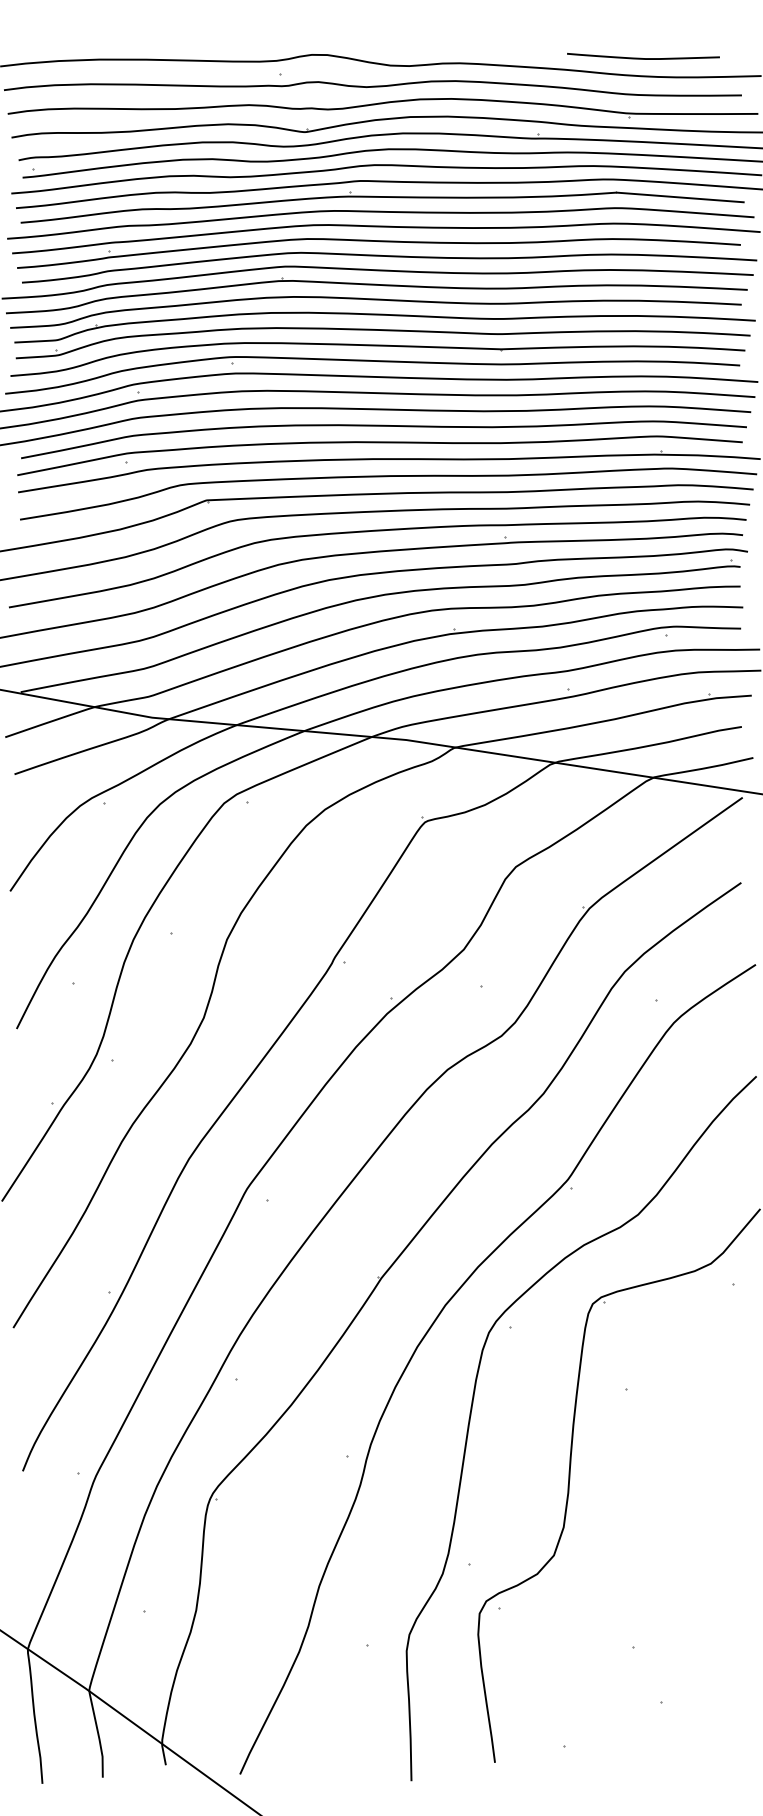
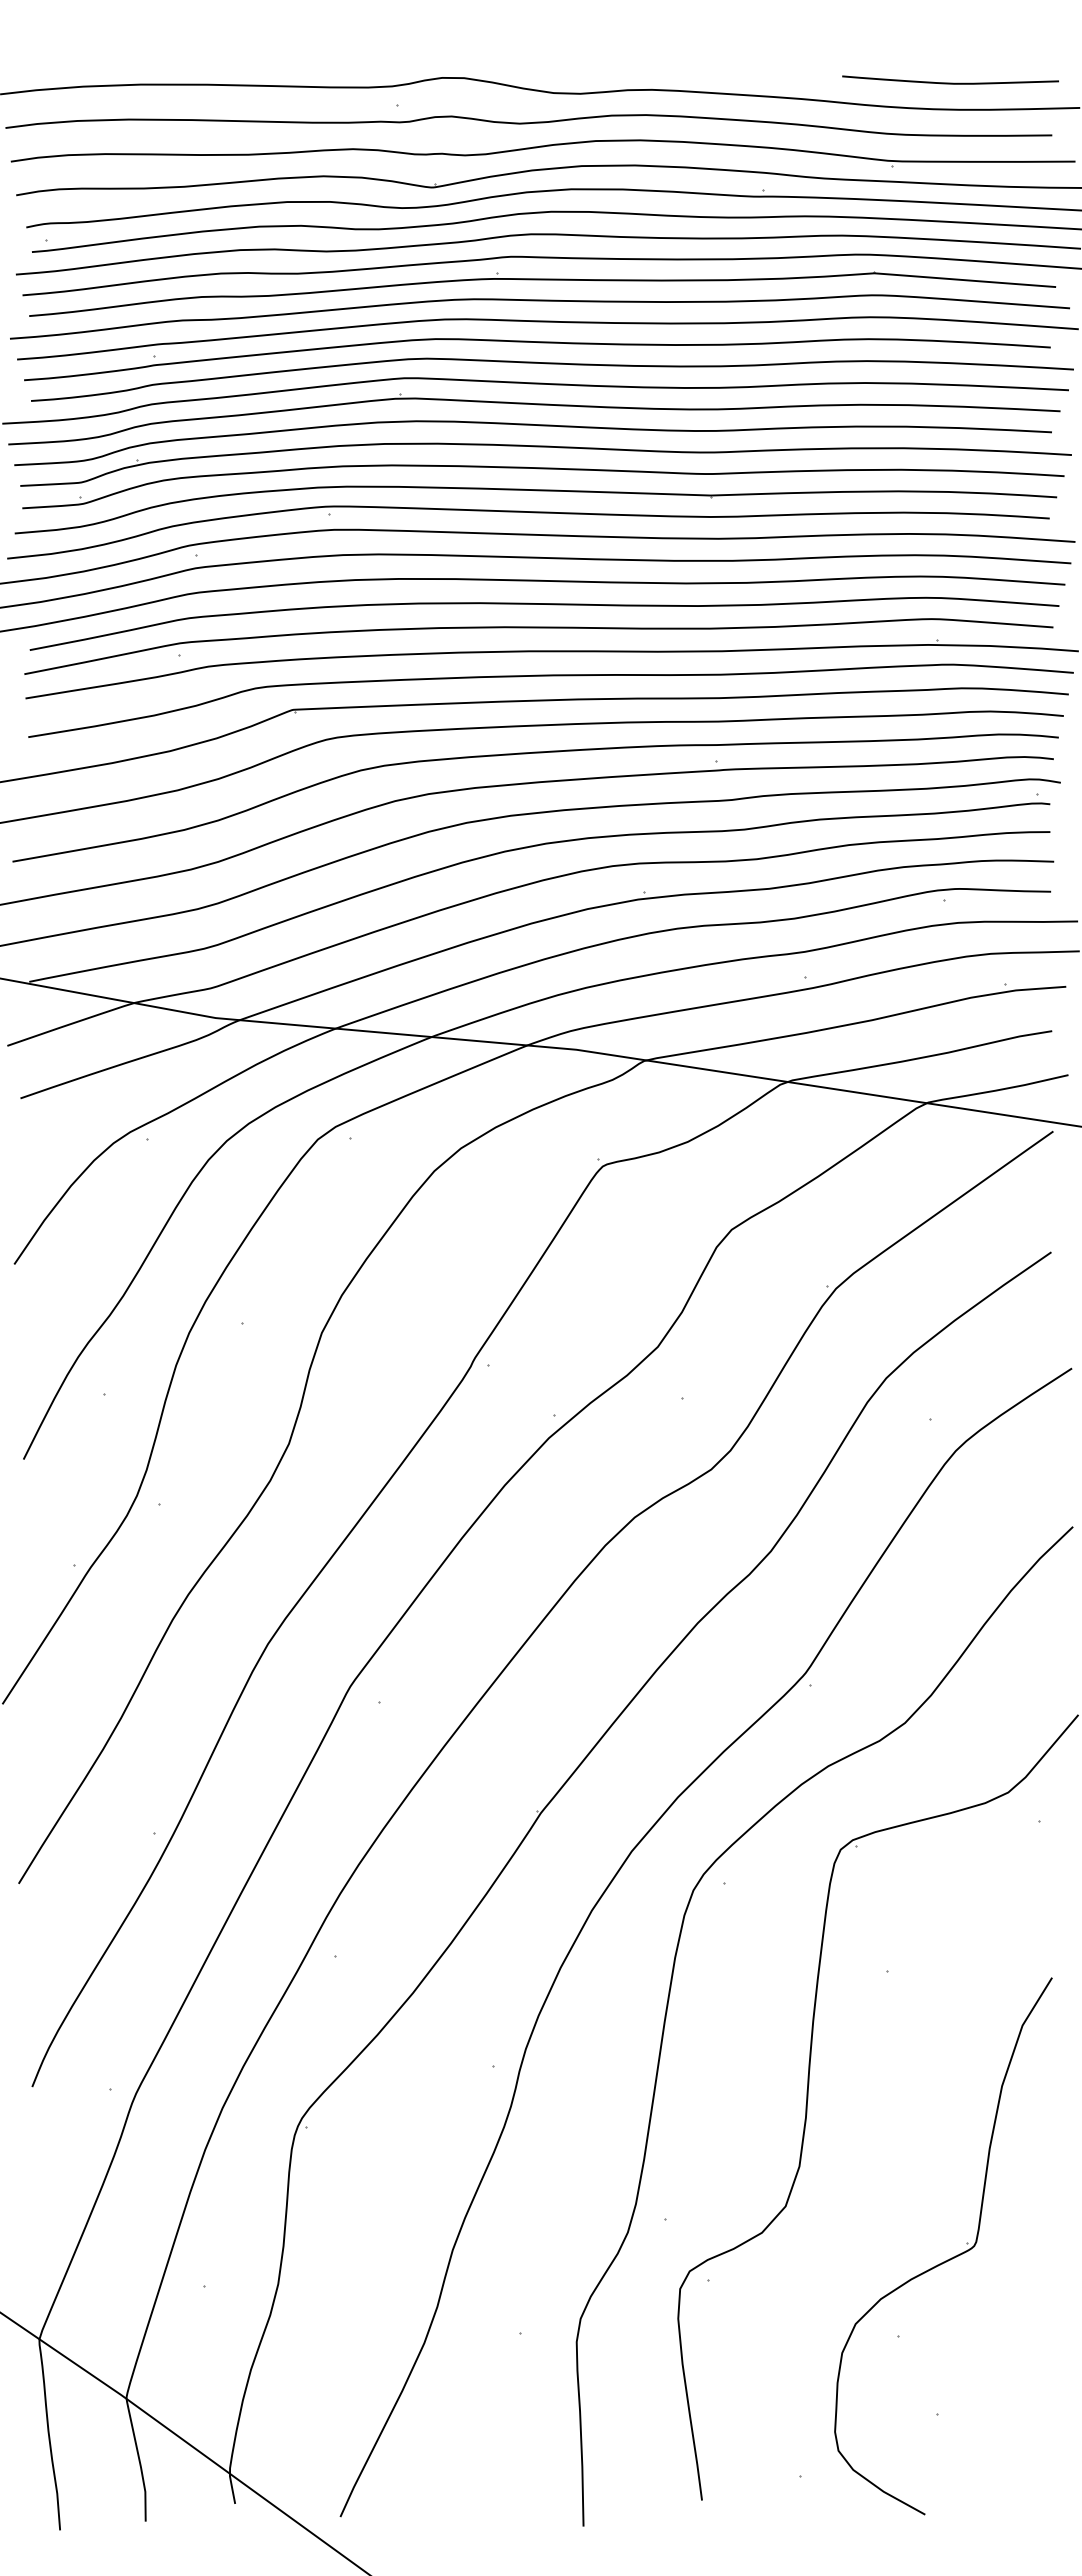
curve: (643, 58) -> (950, 82), moved
part: (669, 1592) -> (949, 2258), added

